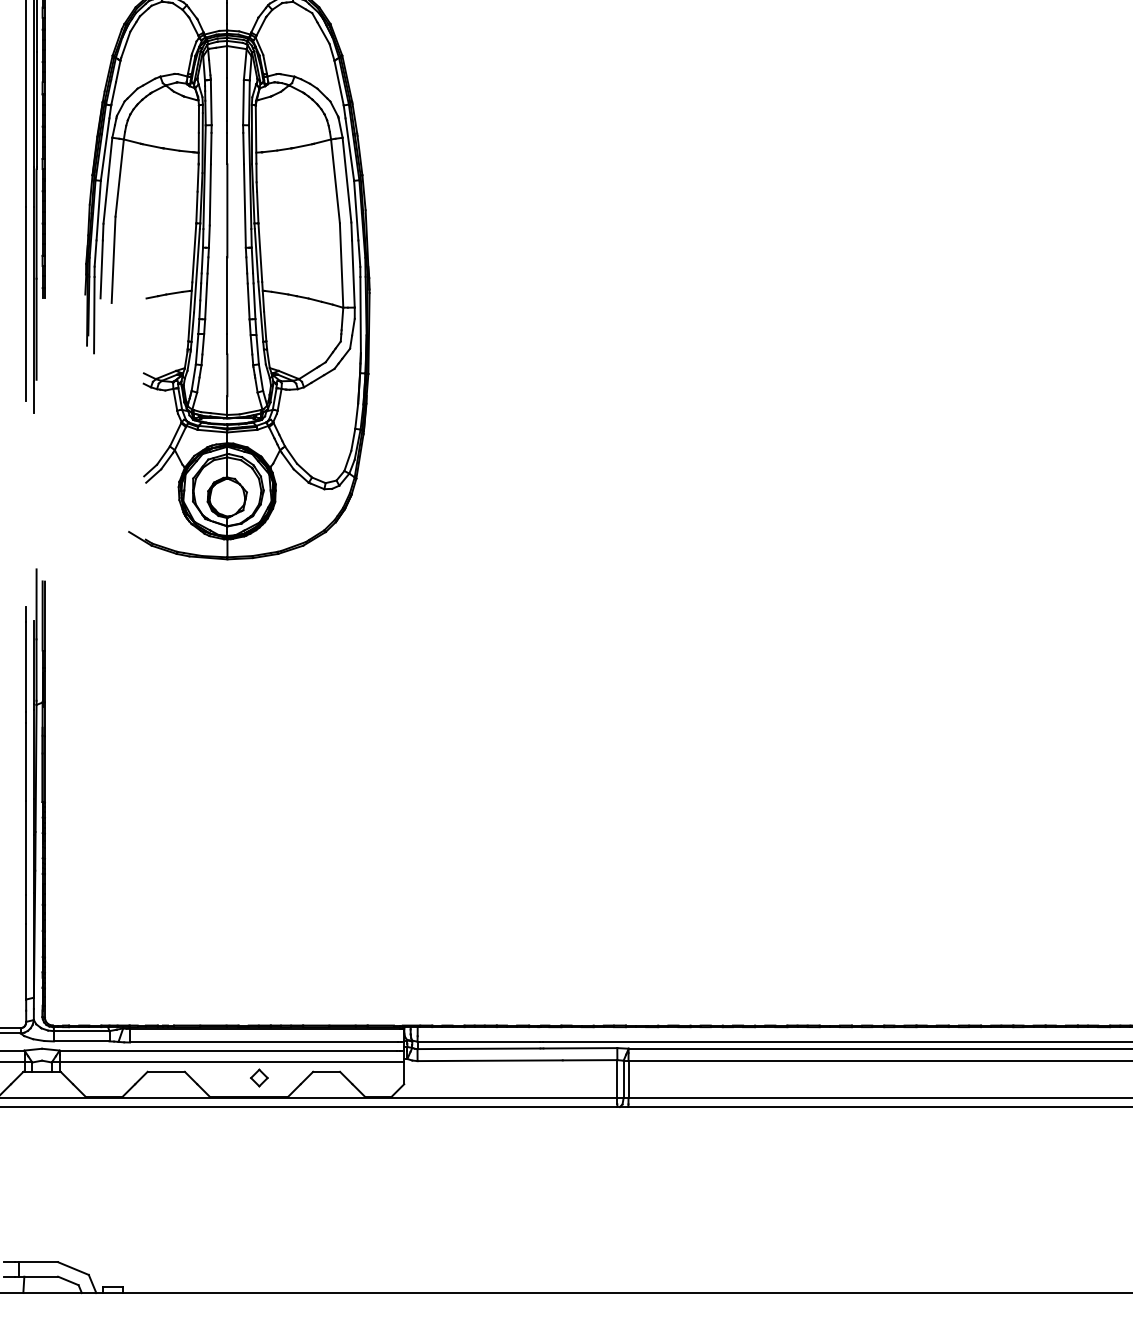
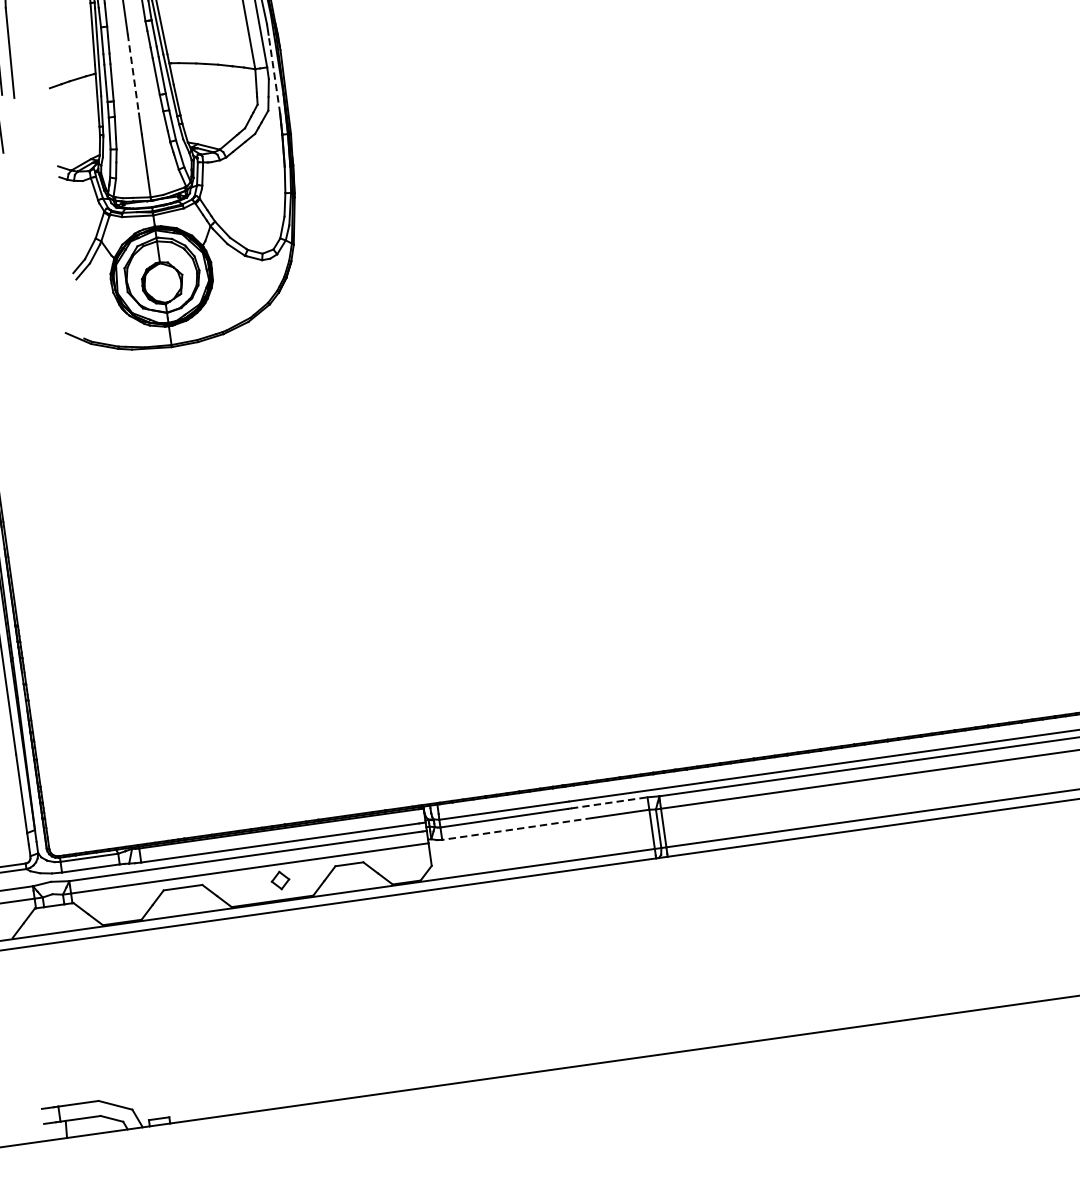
line: (227, 296) -> (133, 74), solid -> dashed
line: (360, 314) -> (274, 73), solid -> dashed
line: (580, 1048) -> (609, 803), solid -> dashed
line: (490, 1060) -> (517, 828), solid -> dashed

